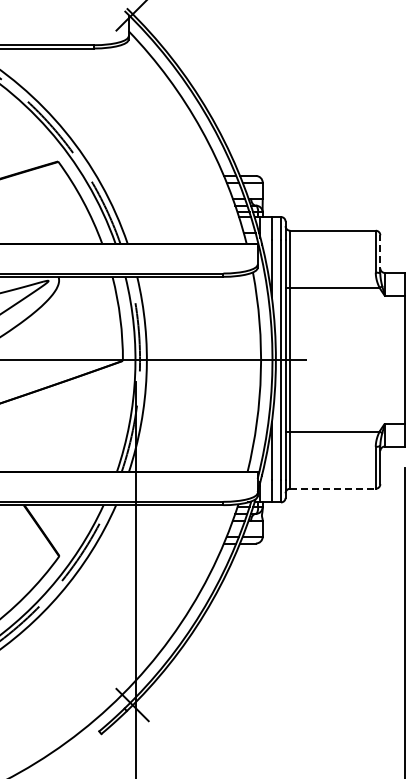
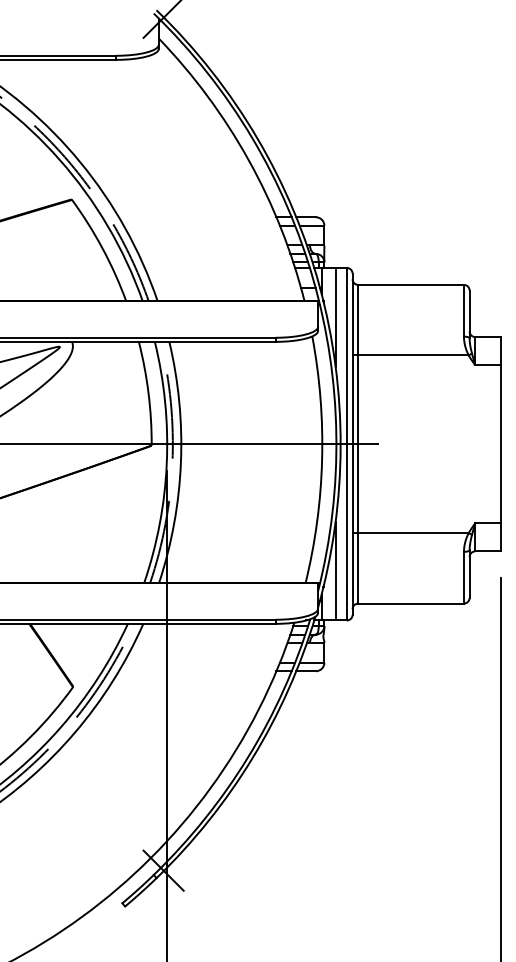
line: (380, 254) -> (469, 314), dashed -> solid
line: (332, 488) -> (410, 603), dashed -> solid

